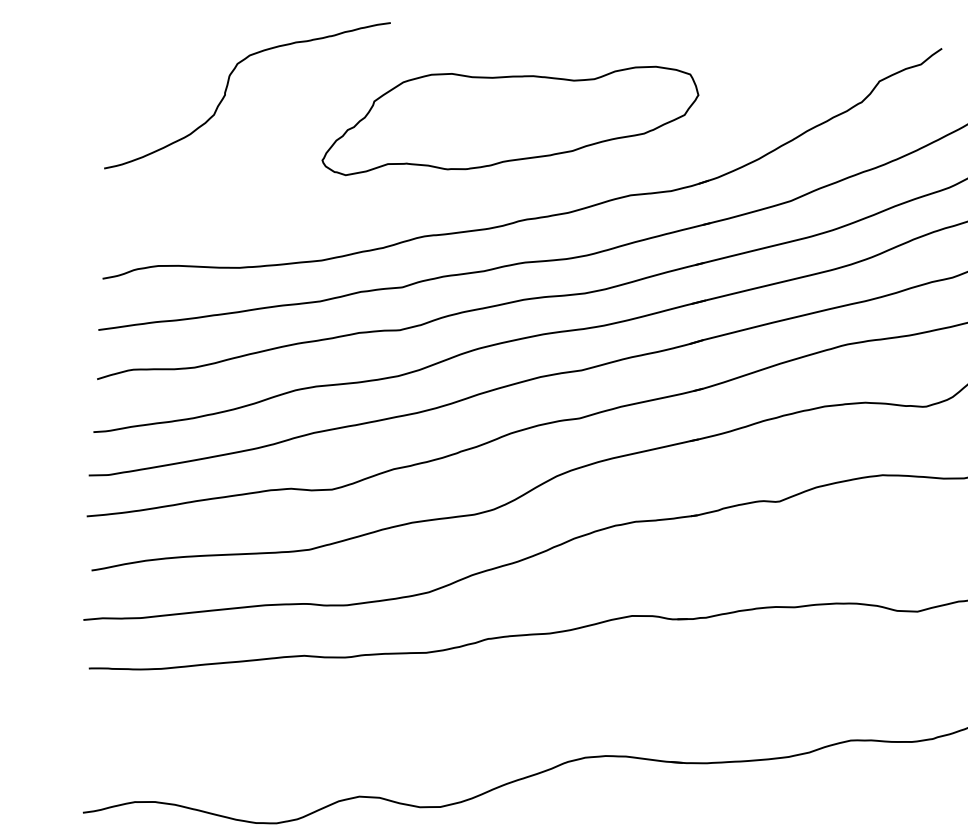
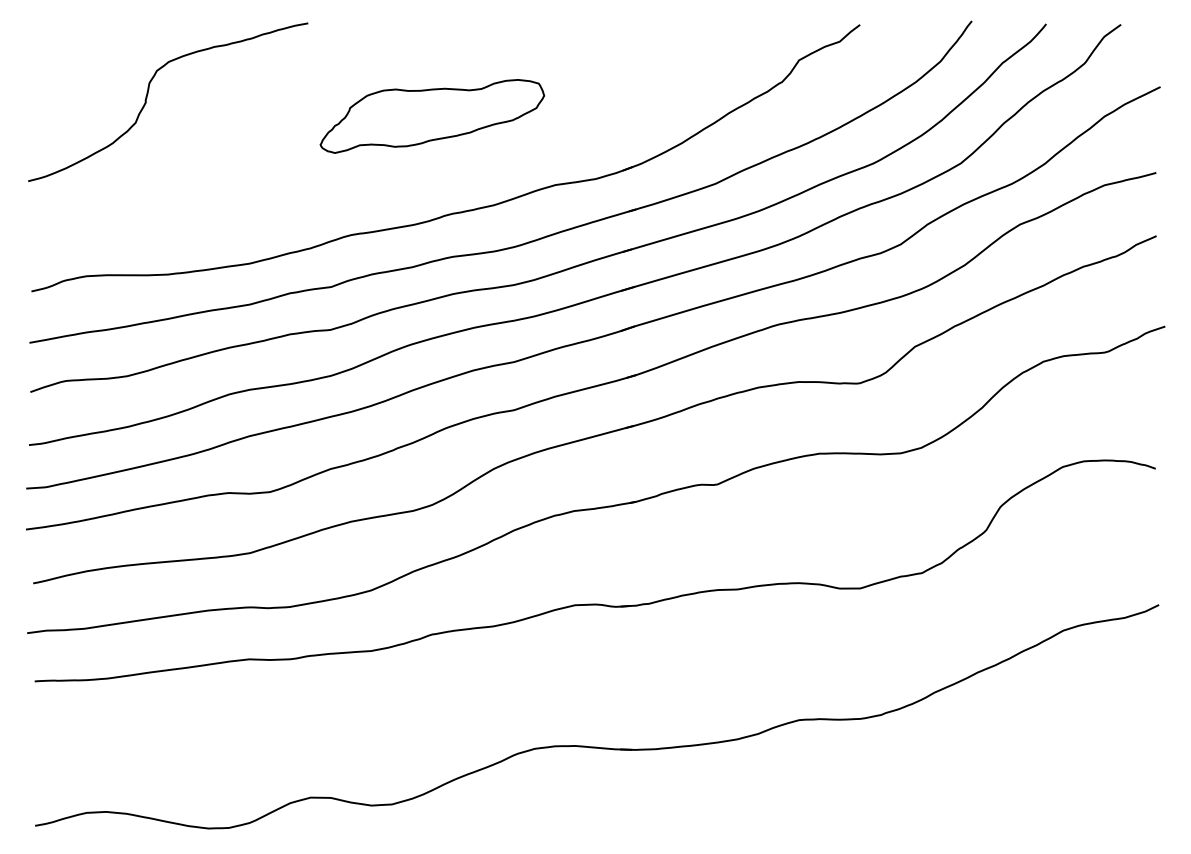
part: (510, 121) -> (432, 116), size x0.6

